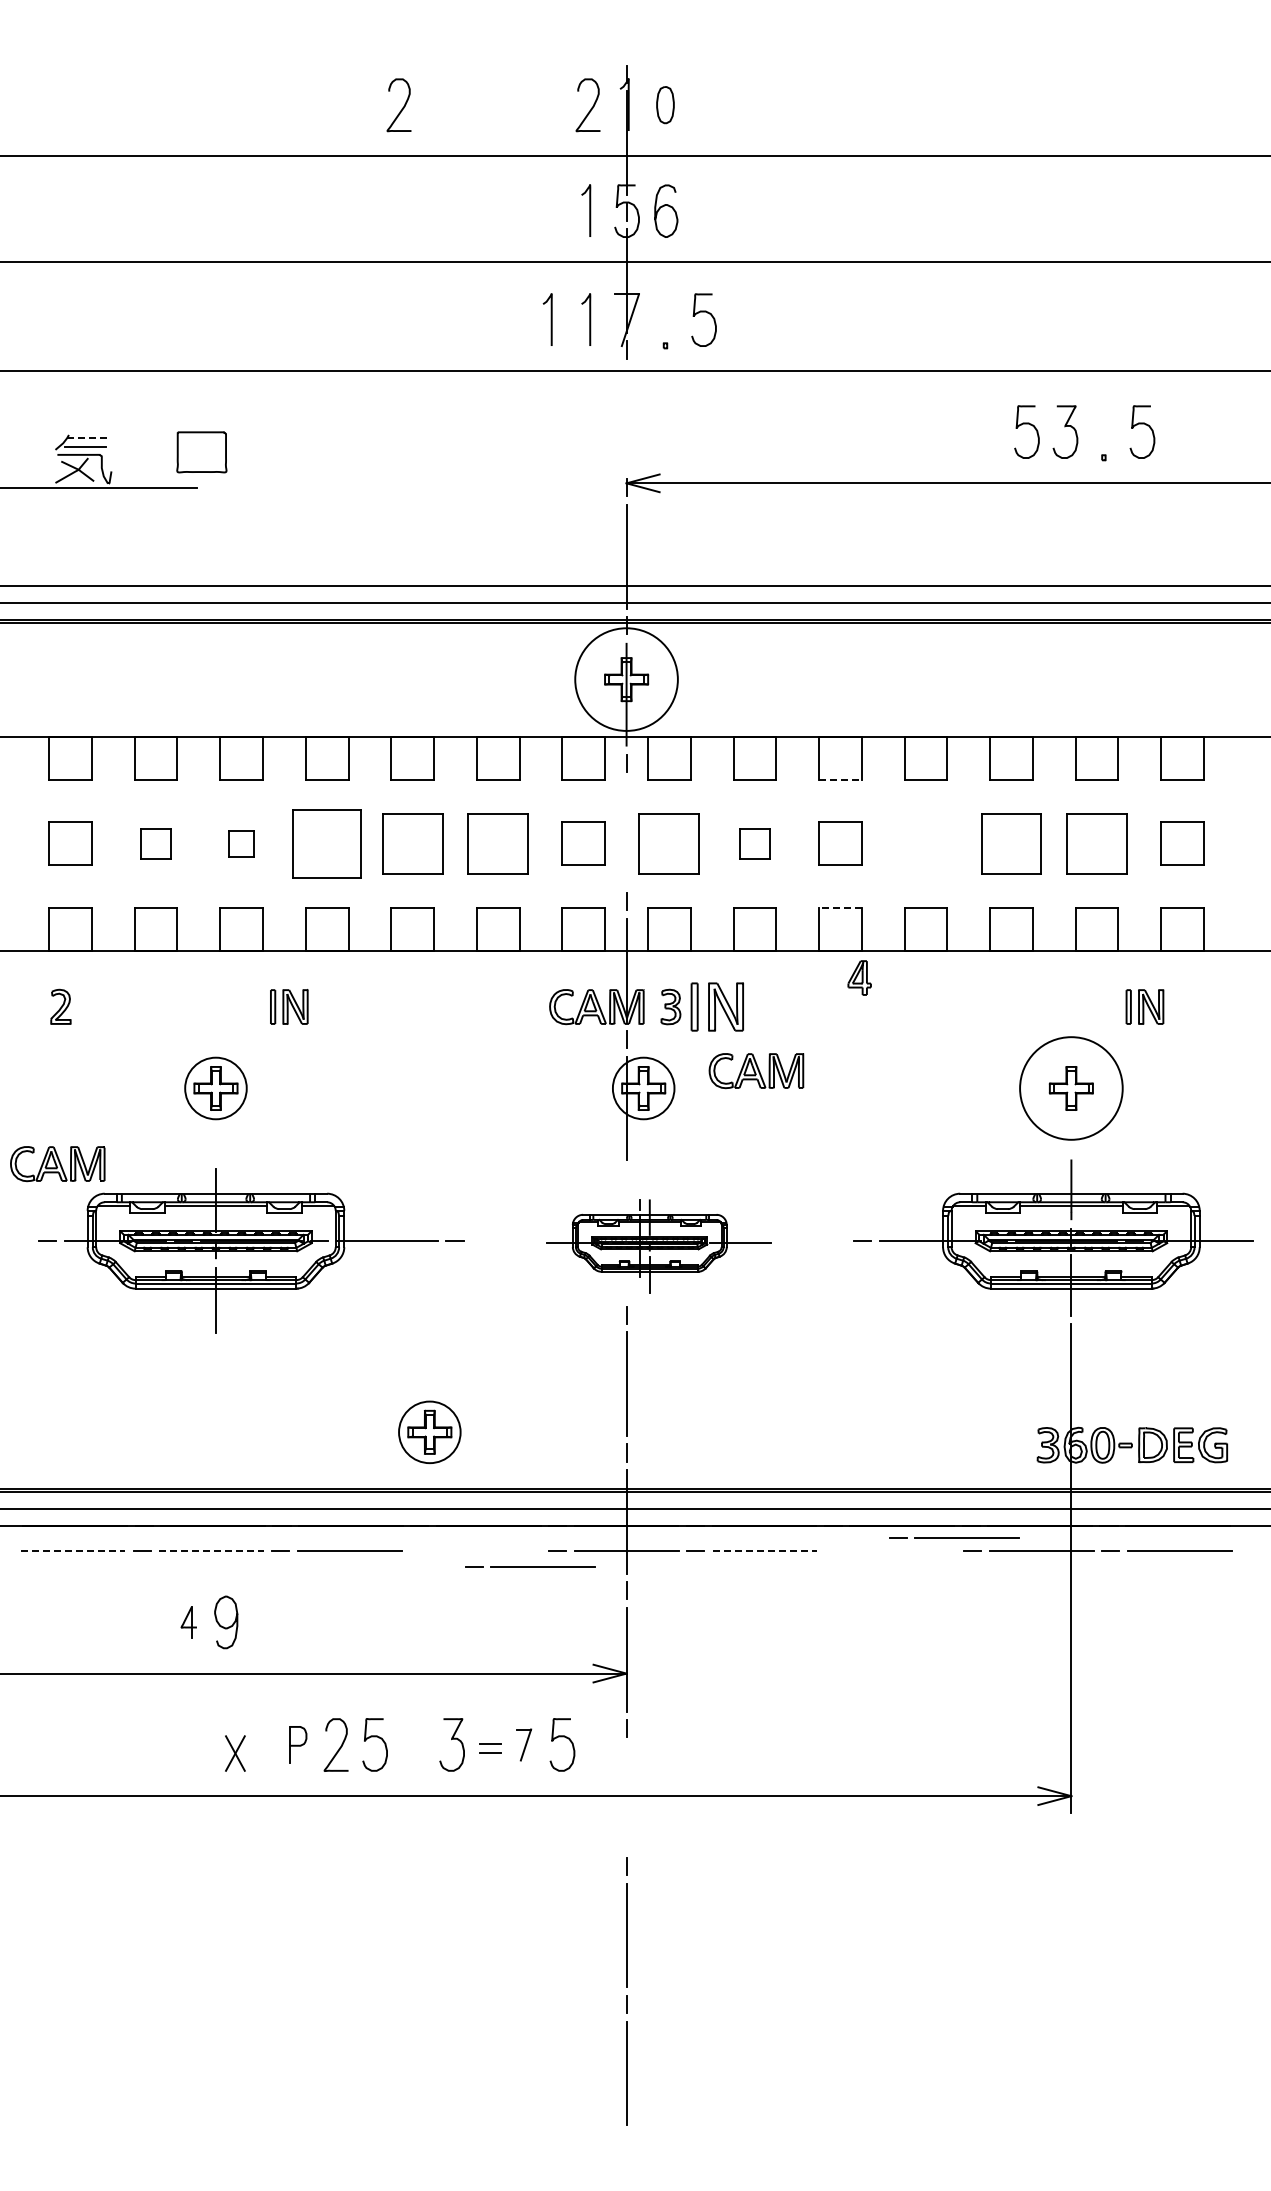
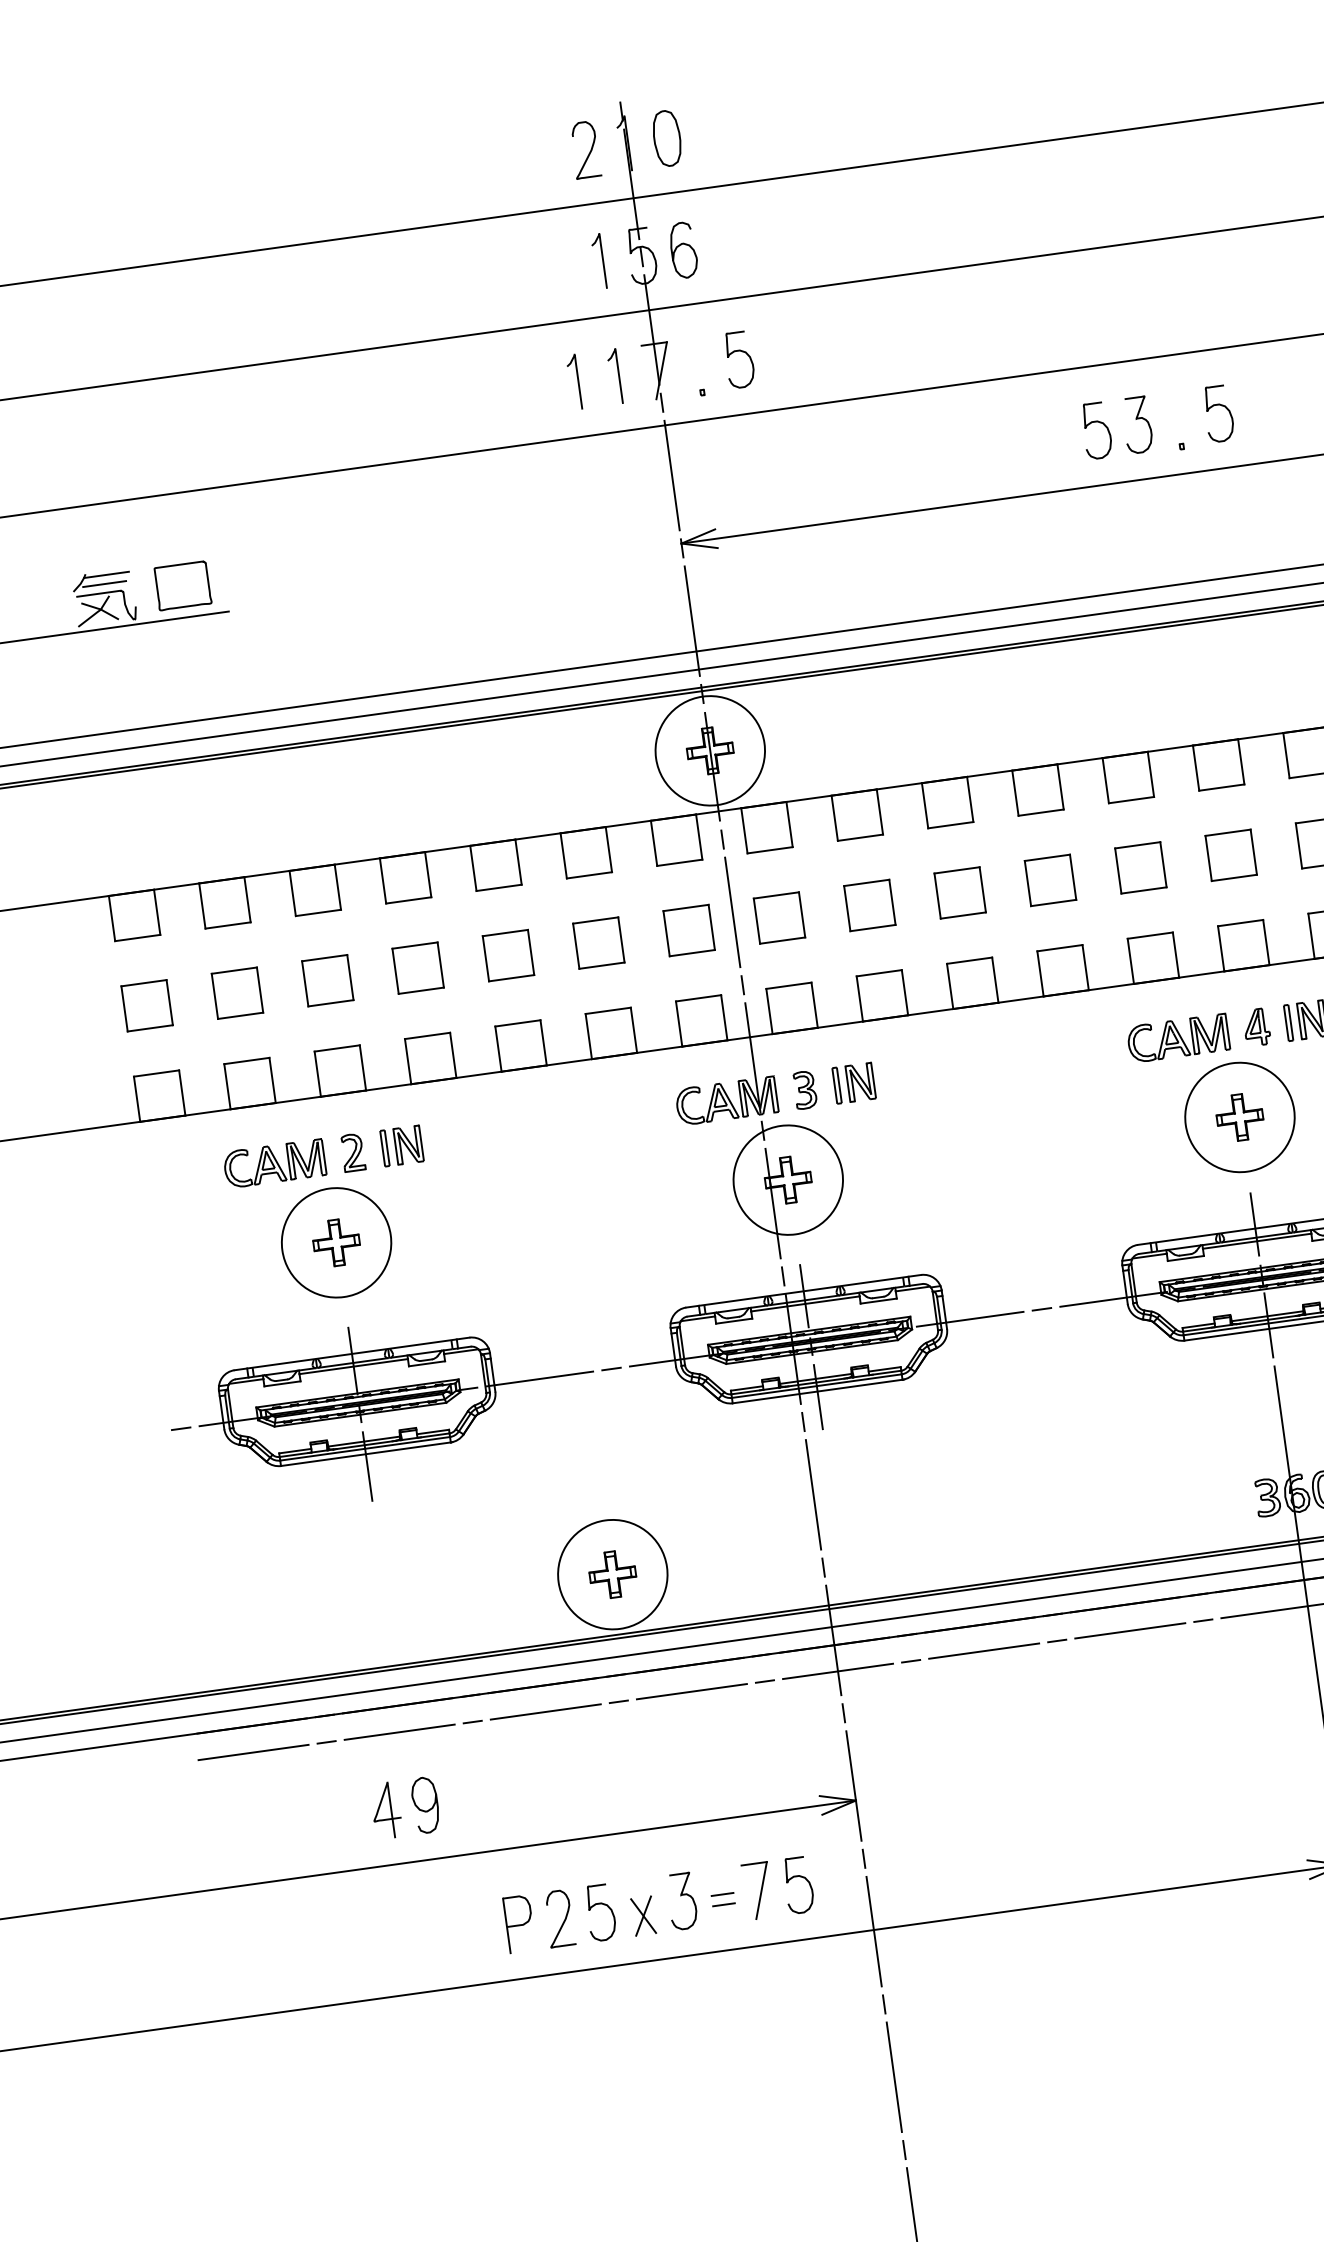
part: (665, 104) -> (667, 137), size x1.43
curve: (402, 107) -> (389, 179), removed
line: (626, 418) -> (671, 475), added
line: (88, 438) -> (106, 575), dashed -> solid
part: (201, 452) -> (182, 586), moved
line: (840, 779) -> (950, 824), dashed -> solid
line: (626, 832) -> (732, 912), added
part: (155, 843) -> (236, 992), size x1.43
part: (241, 843) -> (327, 980), size x1.67
part: (327, 843) -> (418, 967), size x0.62
part: (412, 843) -> (508, 955), size x0.71
part: (498, 843) -> (599, 942), size x0.71
part: (669, 843) -> (779, 917), size x0.71
part: (754, 843) -> (869, 905), size x1.43
part: (925, 843) -> (1049, 880), added
part: (1011, 843) -> (1140, 867), size x0.71
part: (1096, 843) -> (1230, 855), size x0.71
line: (839, 908) -> (968, 961), dashed -> solid
part: (859, 977) -> (1256, 1026), moved
part: (60, 1006) -> (352, 1152), moved
part: (717, 1006) -> (854, 1082), size x0.71
part: (756, 1071) -> (1178, 1038), moved
circle: (215, 1088) -> (336, 1242), size x1.67
circle: (643, 1088) -> (788, 1180), size x1.67
part: (57, 1164) -> (274, 1164), moved
part: (658, 1246) -> (827, 1344), size x1.67
circle: (429, 1432) -> (612, 1574), size x1.67
line: (954, 1537) -> (1116, 1631), moved
line: (73, 1551) -> (253, 1752), dashed -> solid
line: (212, 1551) -> (400, 1732), dashed -> solid
line: (765, 1551) -> (984, 1651), dashed -> solid
line: (530, 1566) -> (678, 1692), moved
part: (188, 1622) -> (385, 1810), size x1.67
part: (297, 1744) -> (518, 1923), size x1.43
part: (523, 1744) -> (757, 1890), size x1.67
part: (235, 1753) -> (643, 1916), moved
line: (626, 1797) -> (874, 1931), added

